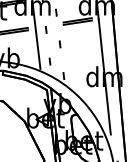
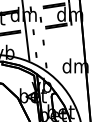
line: (104, 76) -> (75, 65), removed

